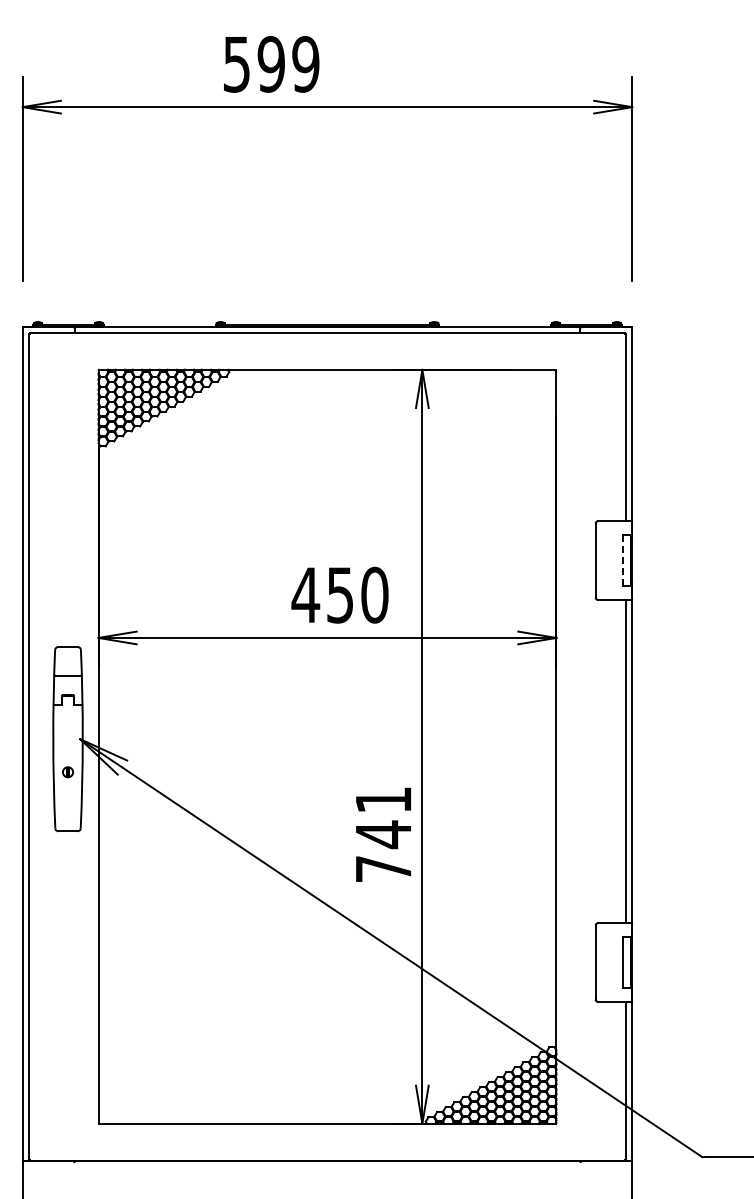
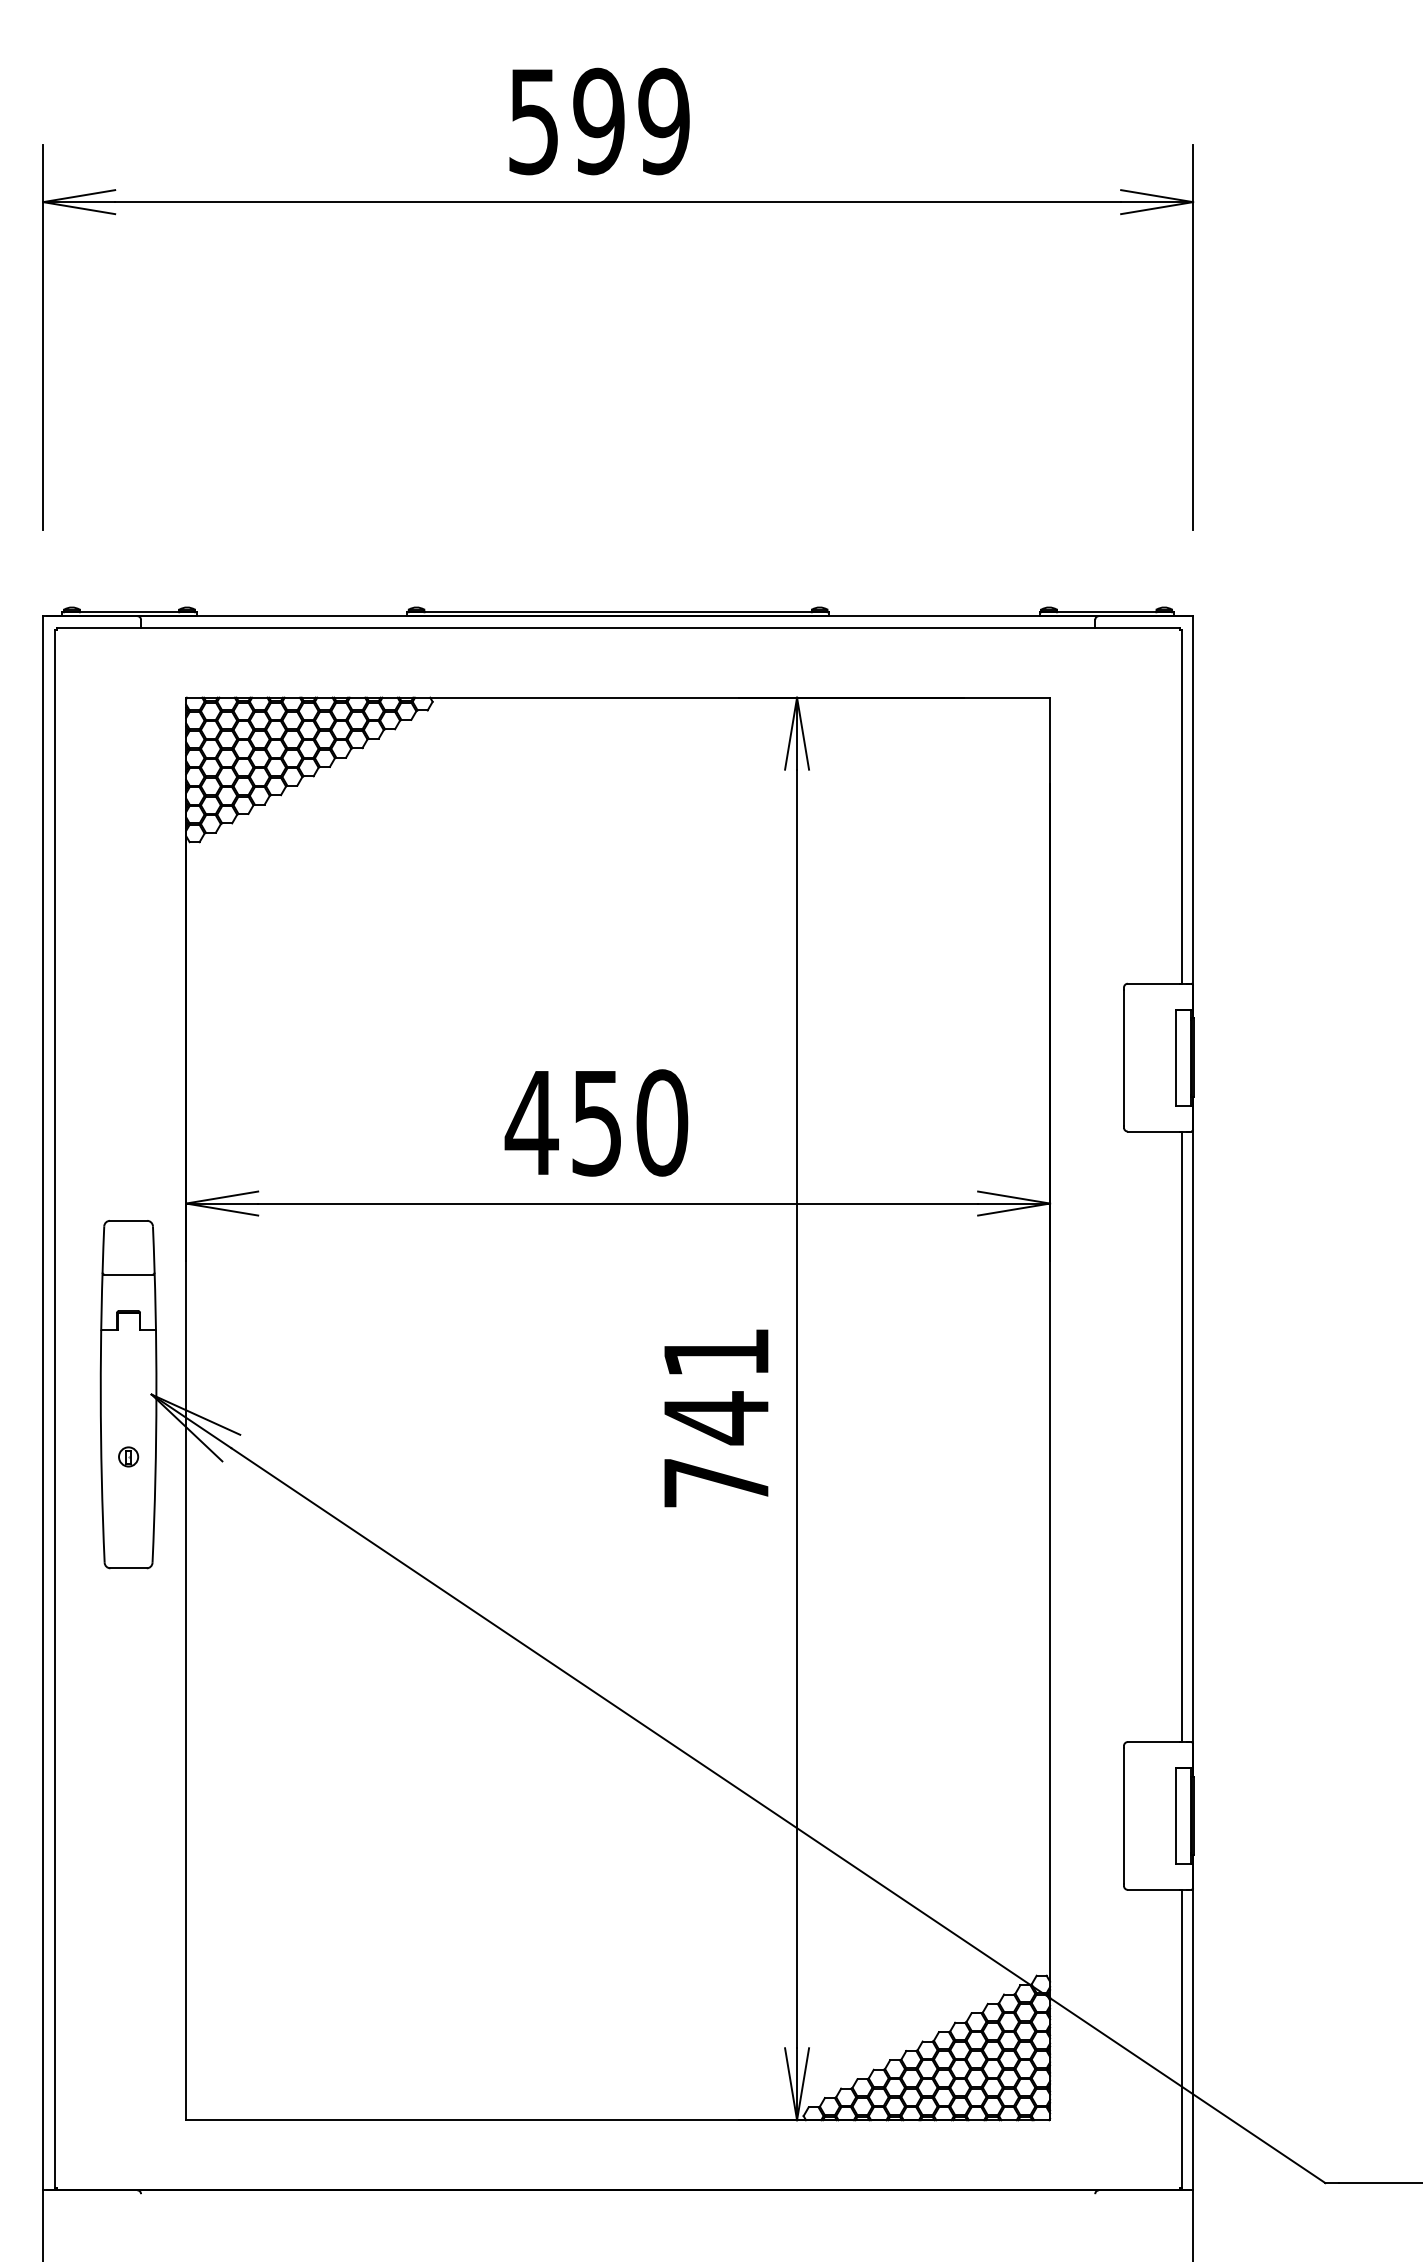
text: (271, 64) -> (599, 121), moved
line: (623, 561) -> (1176, 1059), dashed -> solid
text: (339, 594) -> (595, 1121), moved
text: (383, 834) -> (716, 1417), moved

